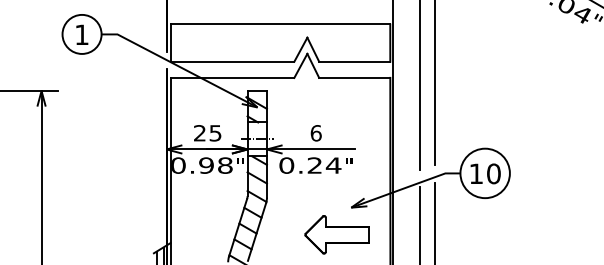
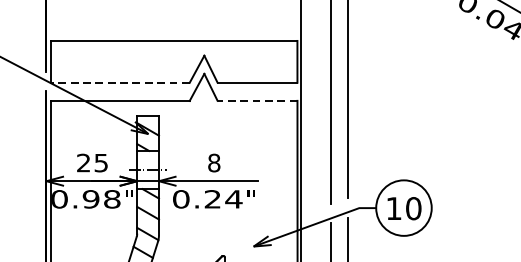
line: (232, 61) -> (120, 82), solid -> dashed
line: (354, 77) -> (257, 100), solid -> dashed
text: (315, 133) -> (213, 163), 6 -> 8

